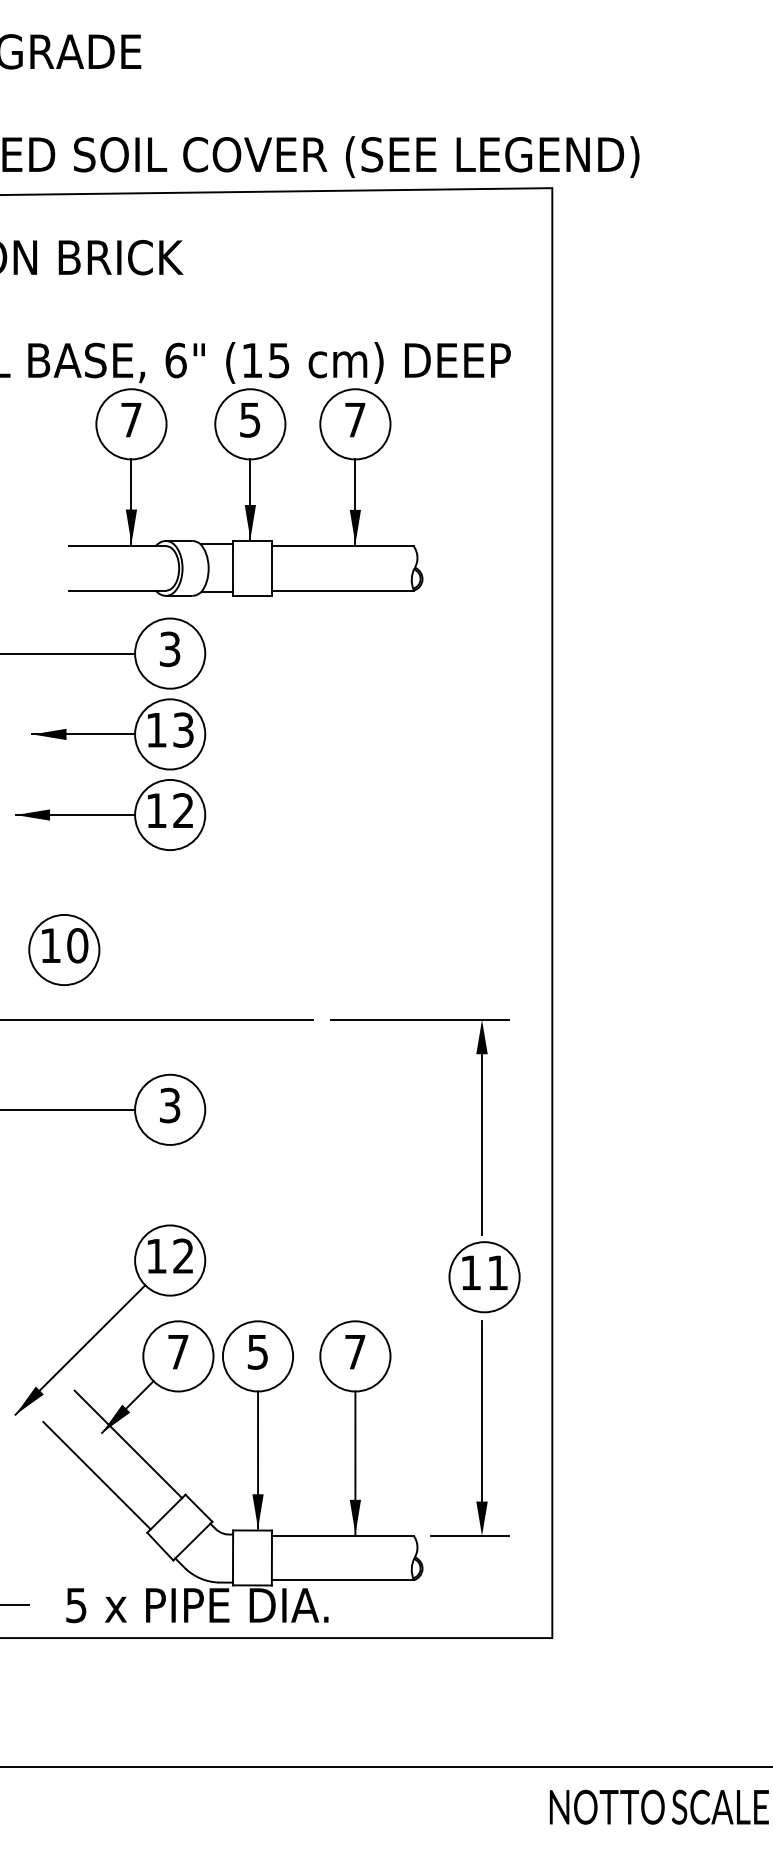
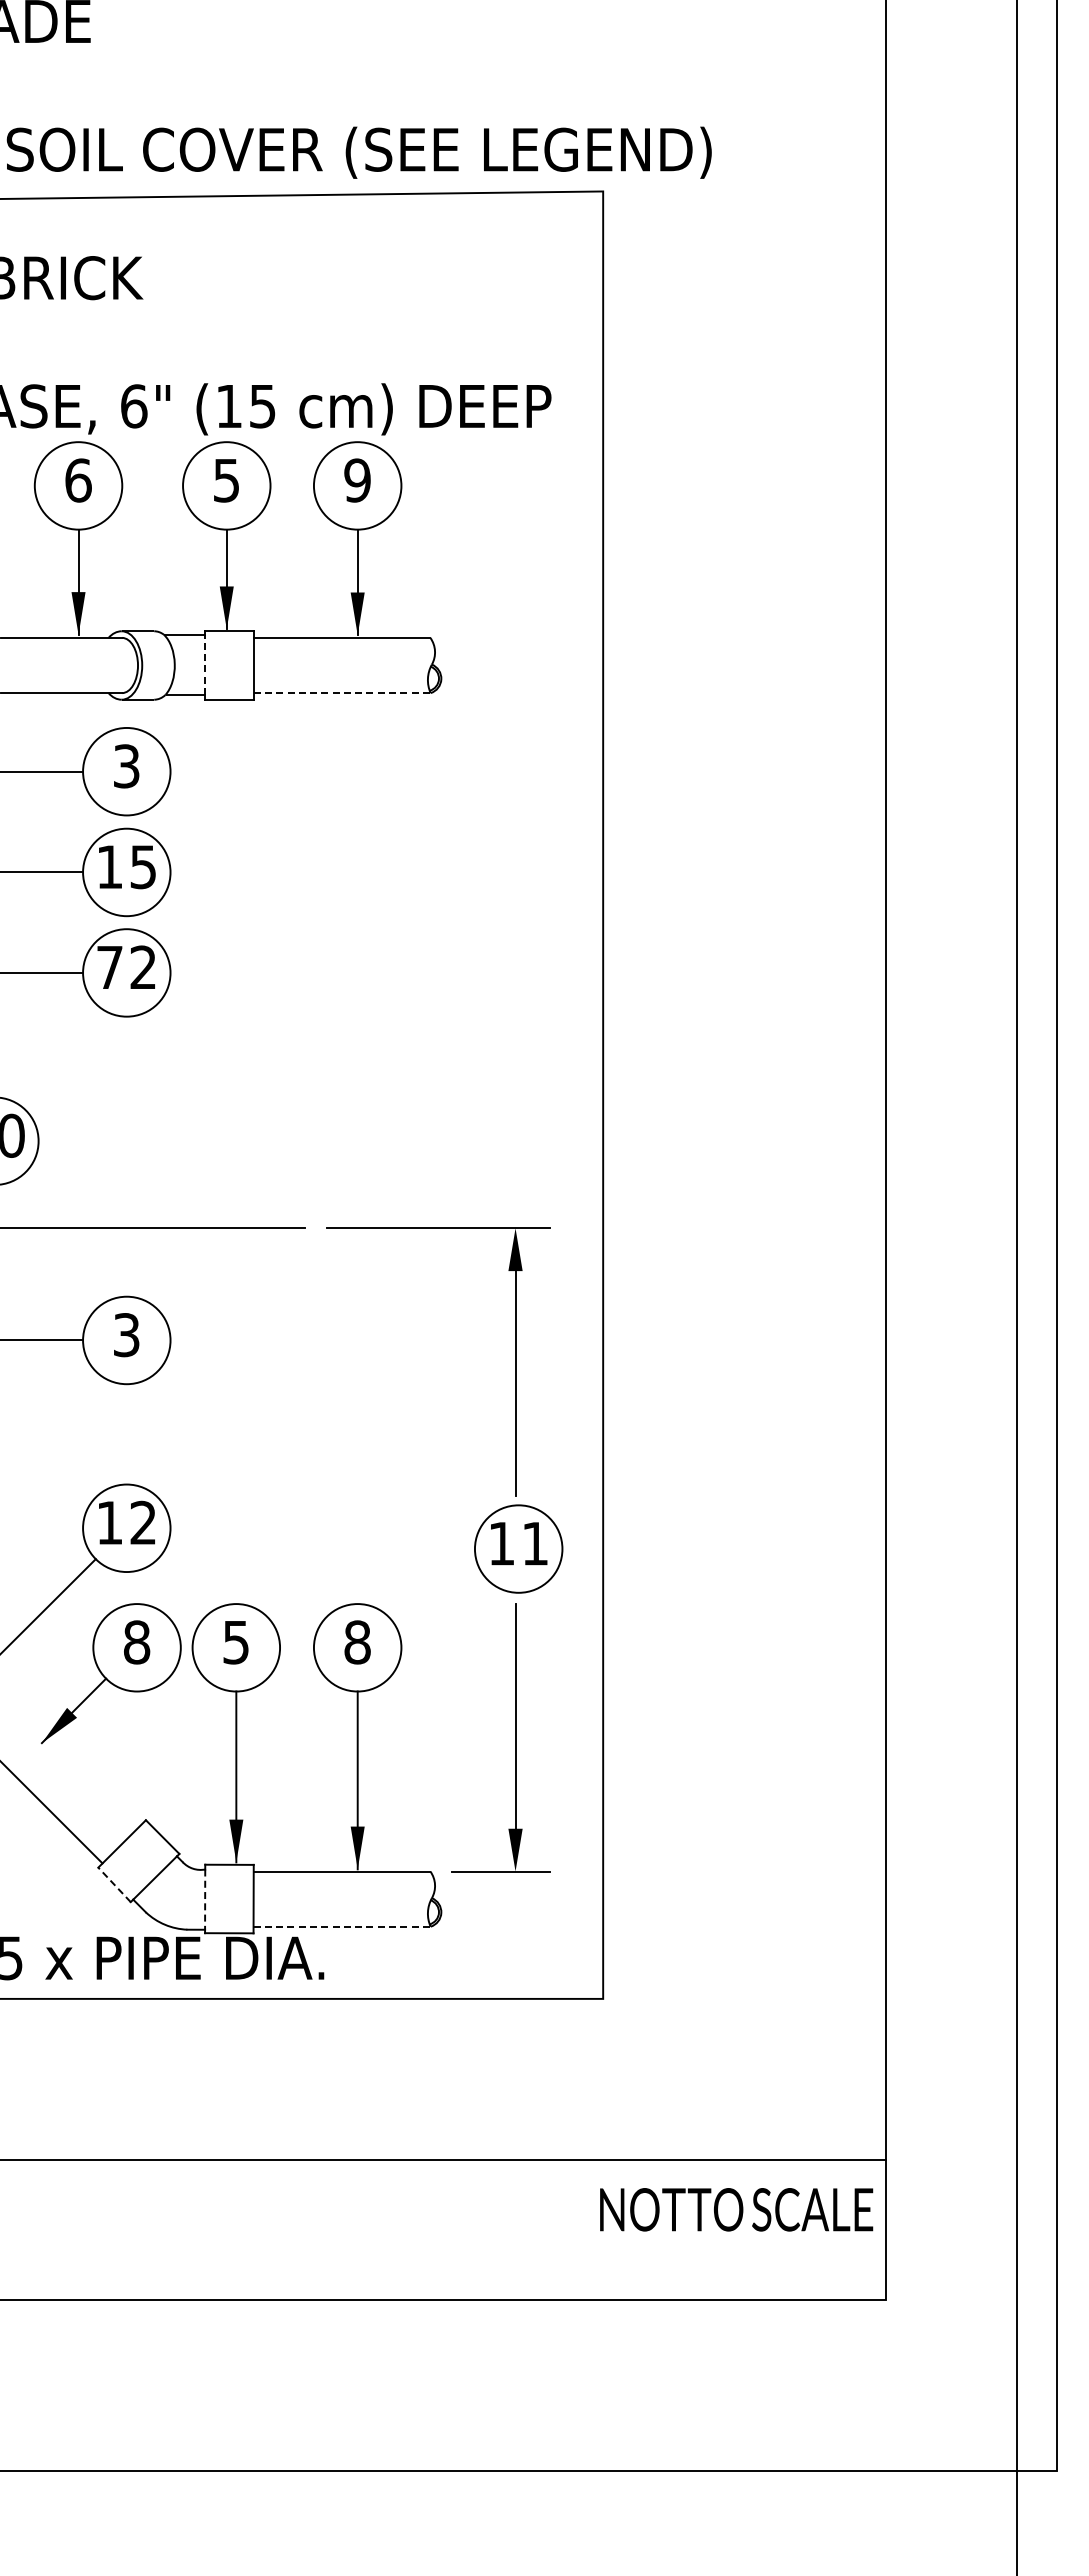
text: (131, 420) -> (78, 480), 7 -> 6
text: (355, 420) -> (357, 480), 7 -> 9
line: (233, 567) -> (205, 664), solid -> dashed
line: (343, 590) -> (342, 693), solid -> dashed
text: (183, 729) -> (143, 866), 13 -> 15
text: (156, 810) -> (109, 967), 12 -> 72
text: (178, 1352) -> (137, 1642), 7 -> 8
text: (355, 1352) -> (357, 1642), 7 -> 8
line: (128, 1444) -> (74, 1757), removed
line: (160, 1546) -> (114, 1884), solid -> dashed
line: (233, 1559) -> (205, 1900), solid -> dashed
line: (343, 1579) -> (342, 1926), solid -> dashed

